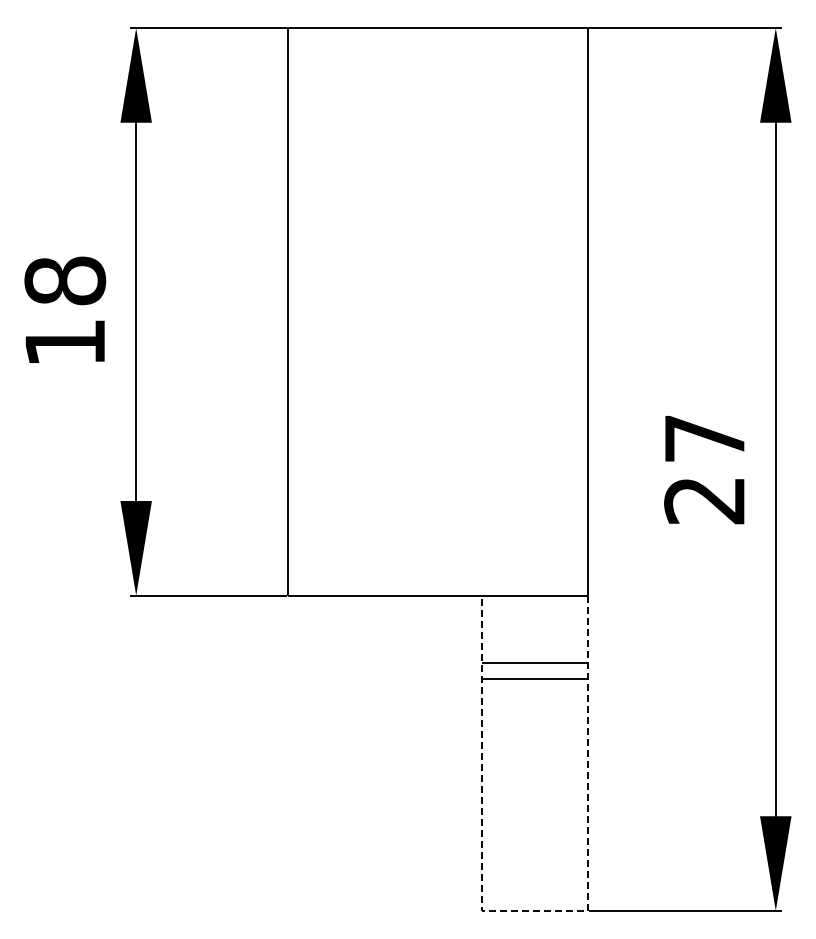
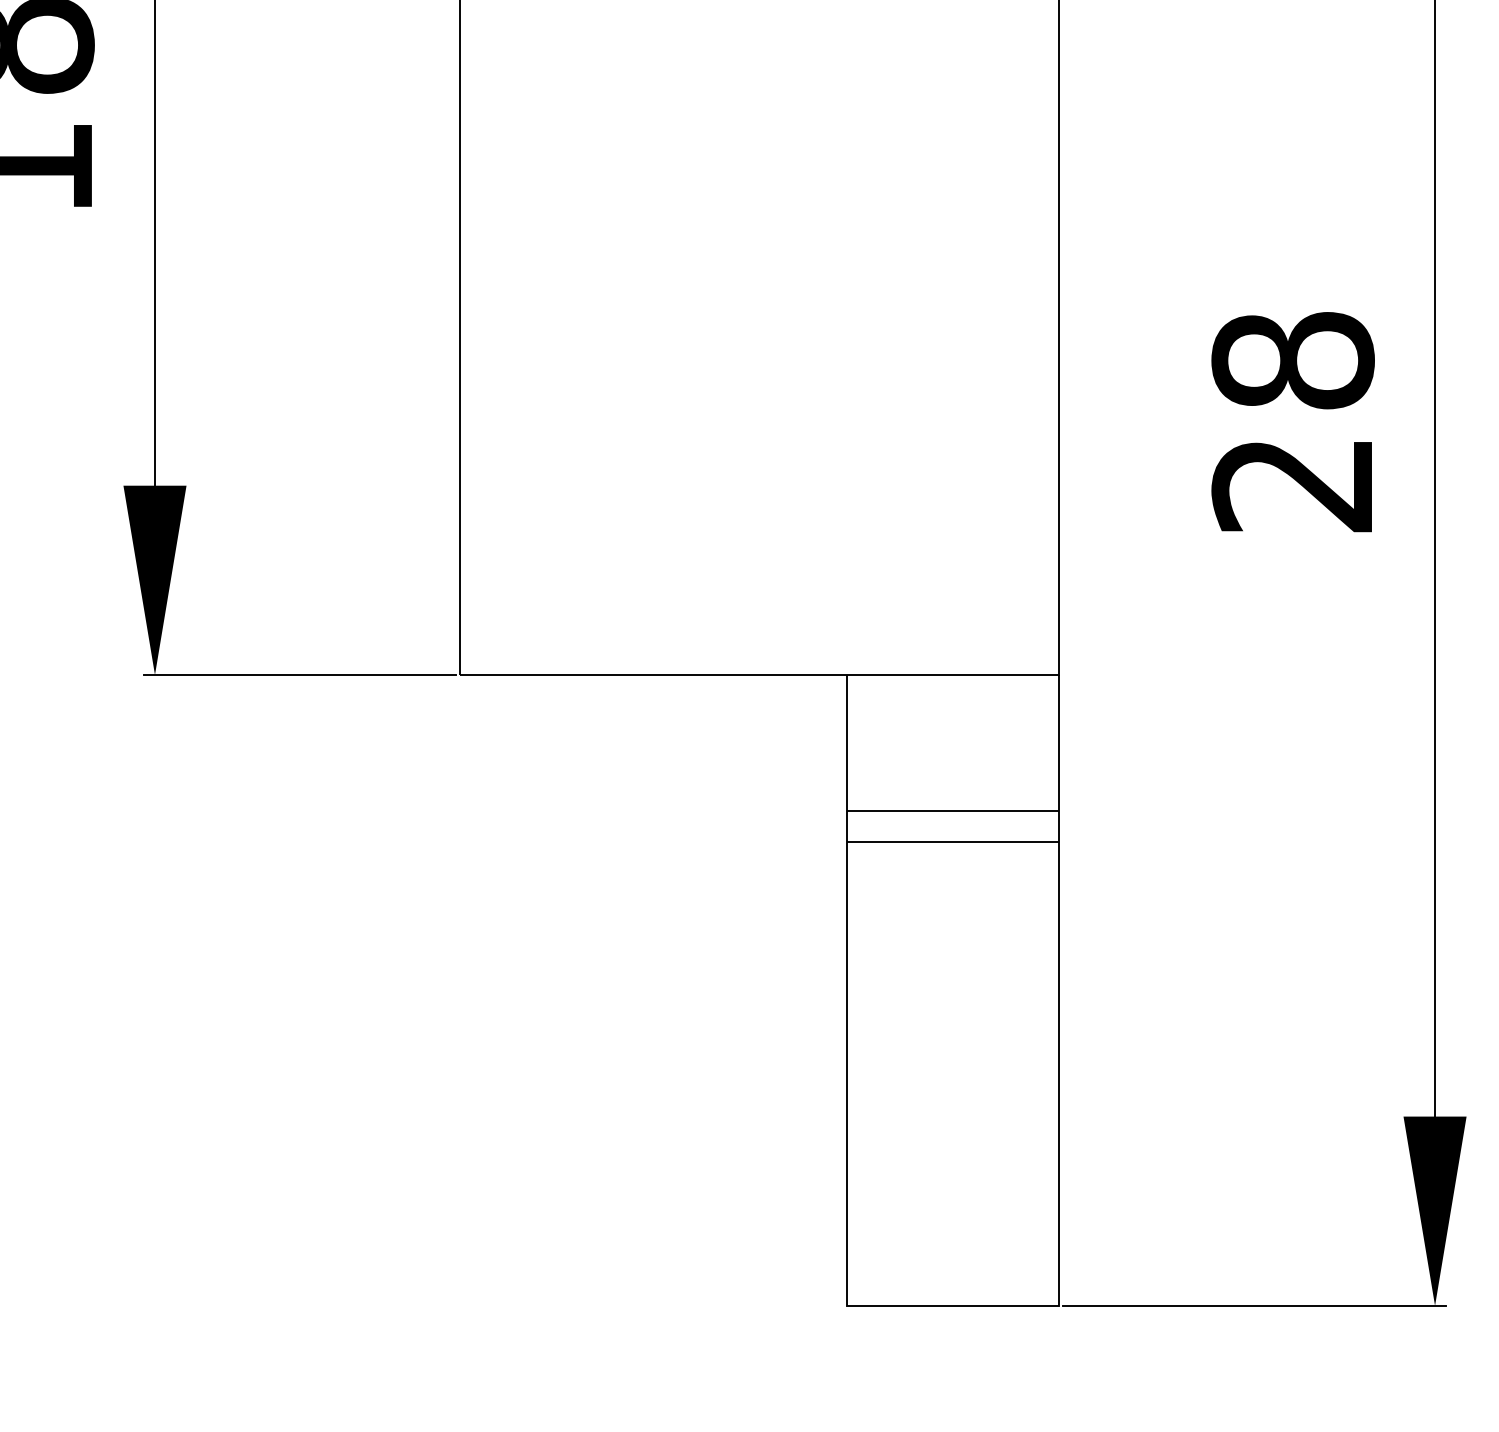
text: (704, 438) -> (1292, 360), 27 -> 28
line: (534, 910) -> (952, 1305), dashed -> solid

